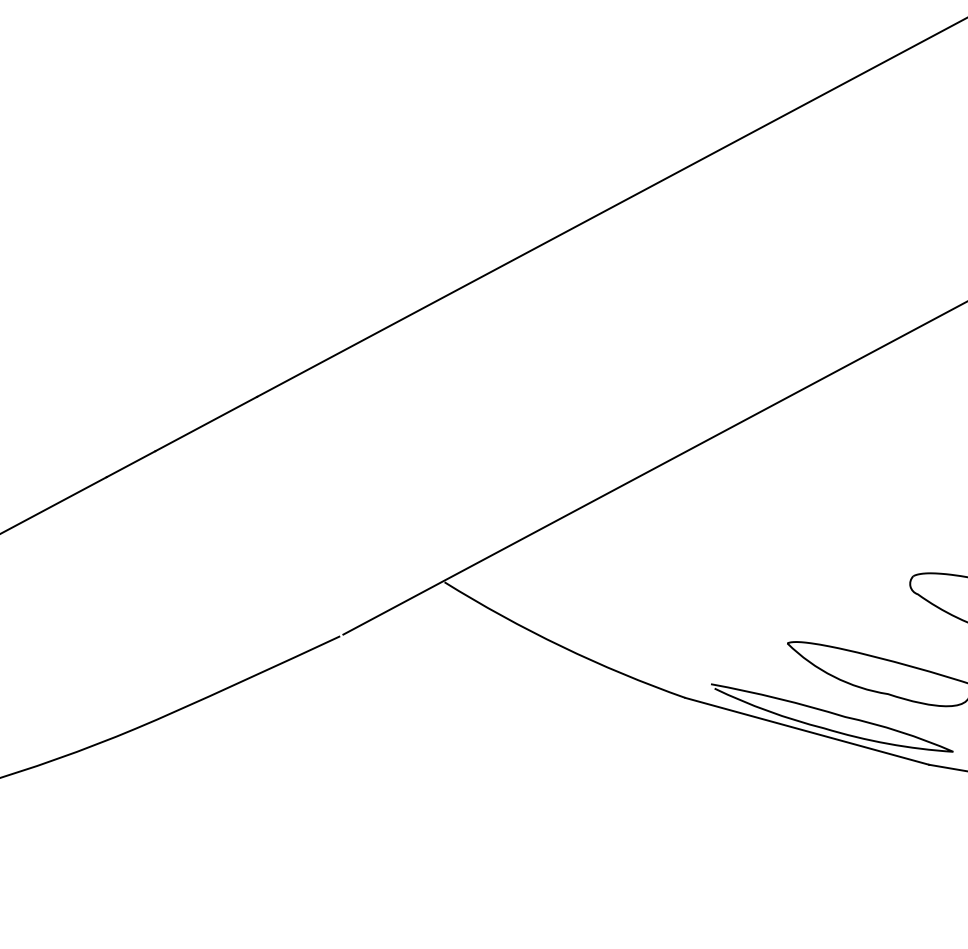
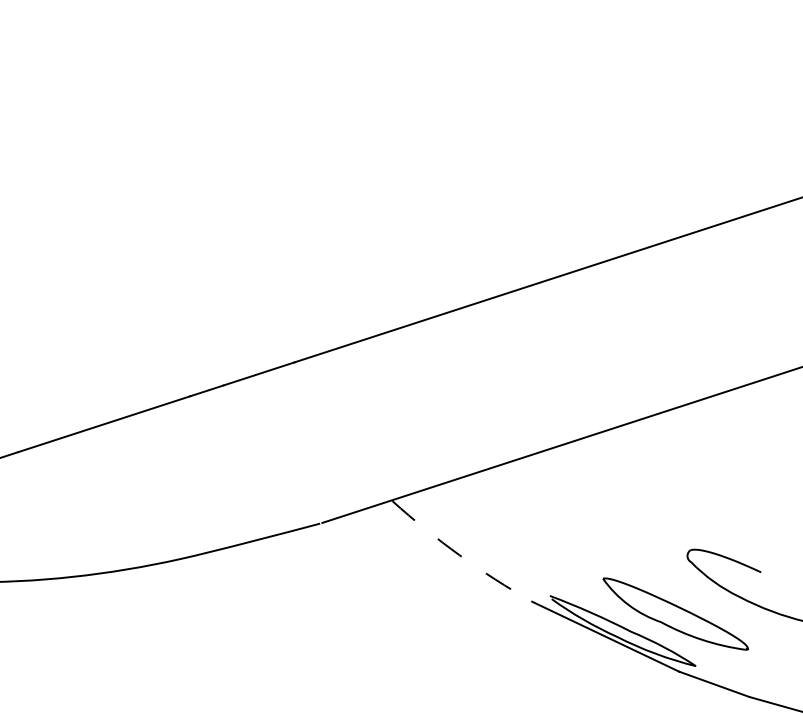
arc: (561, 647) -> (459, 555), solid -> dashed

